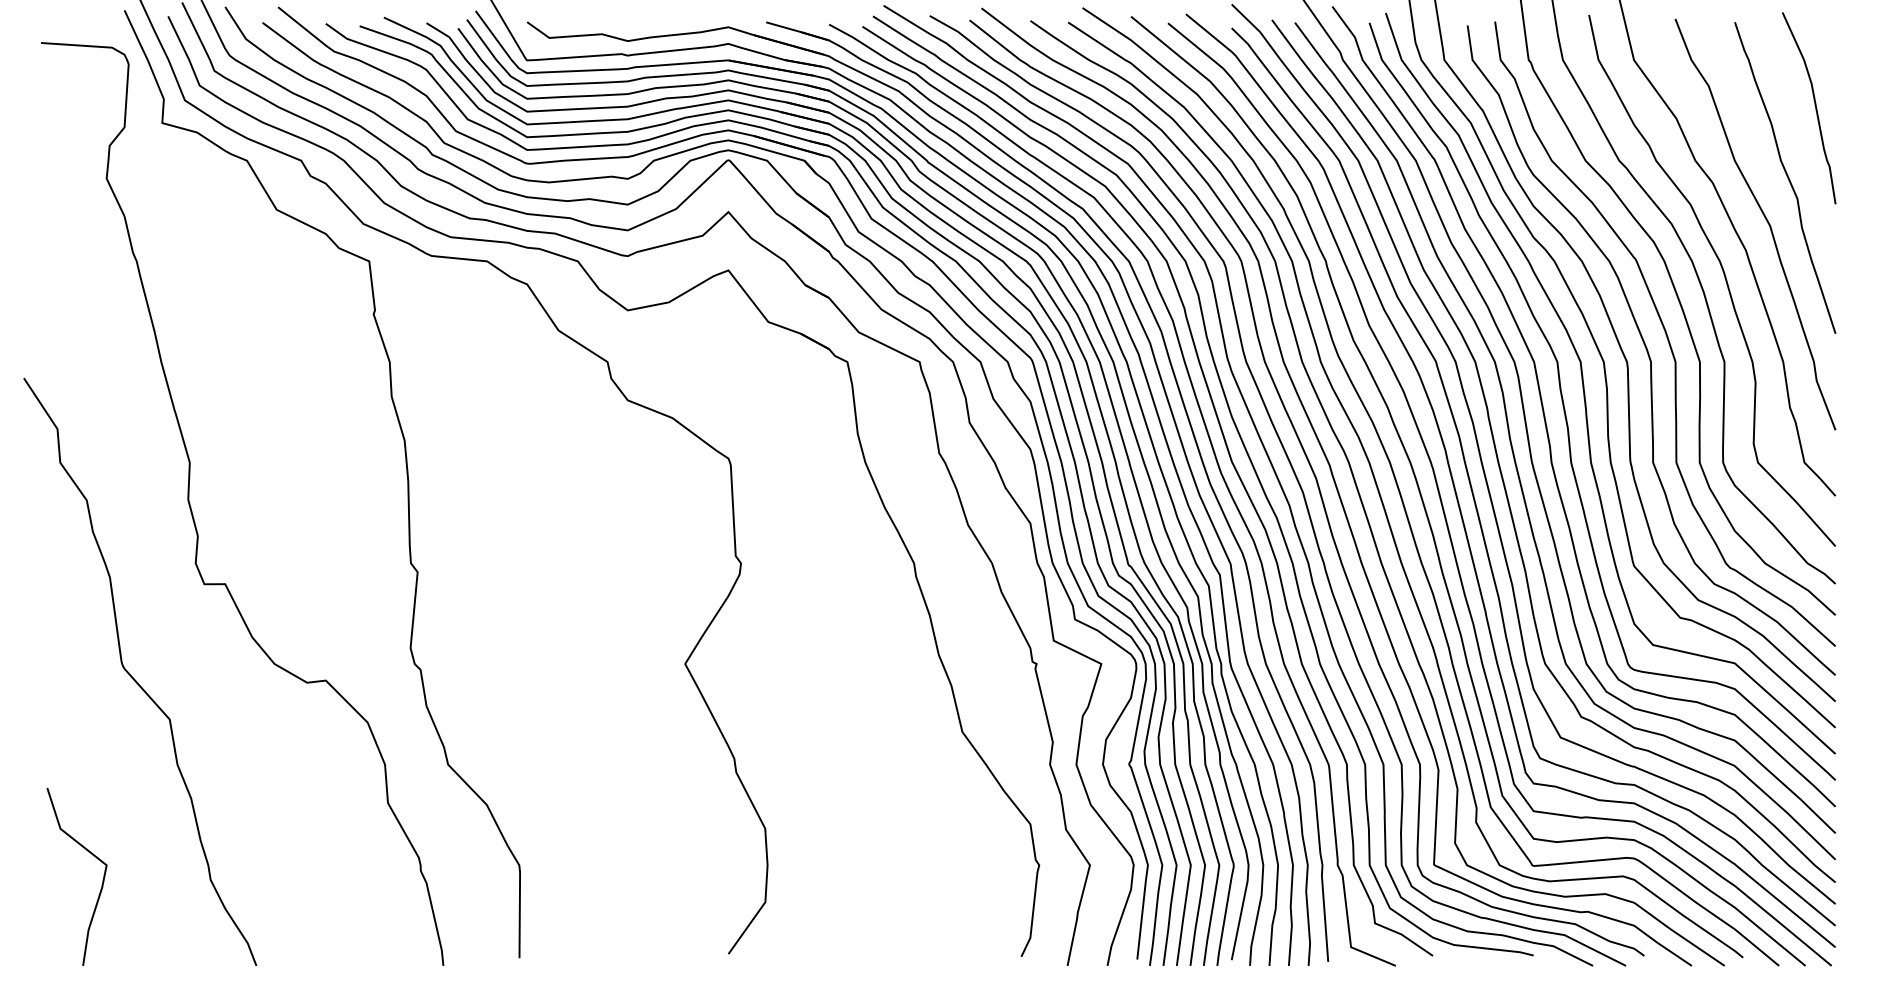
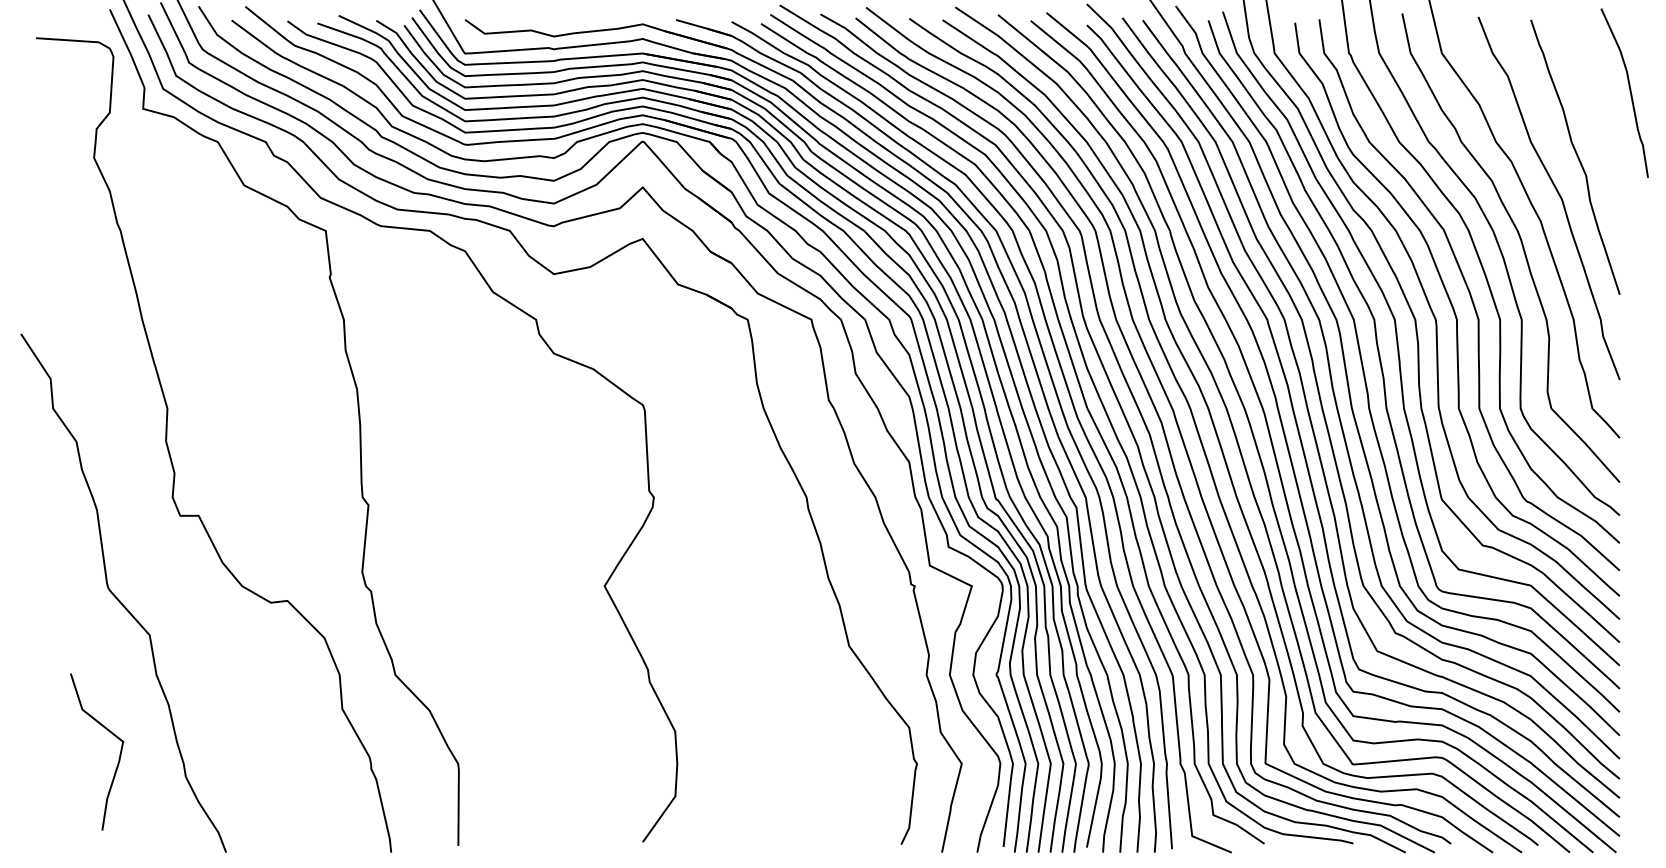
curve: (1814, 105) -> (1629, 90), moved
curve: (102, 879) -> (119, 754), moved

